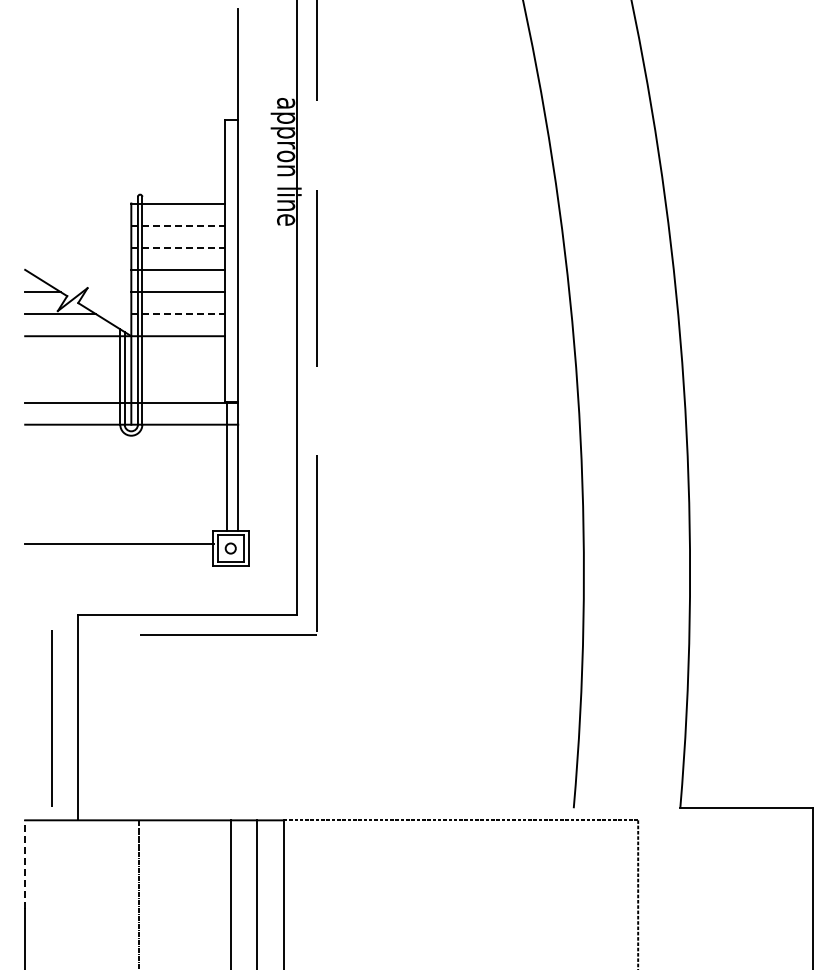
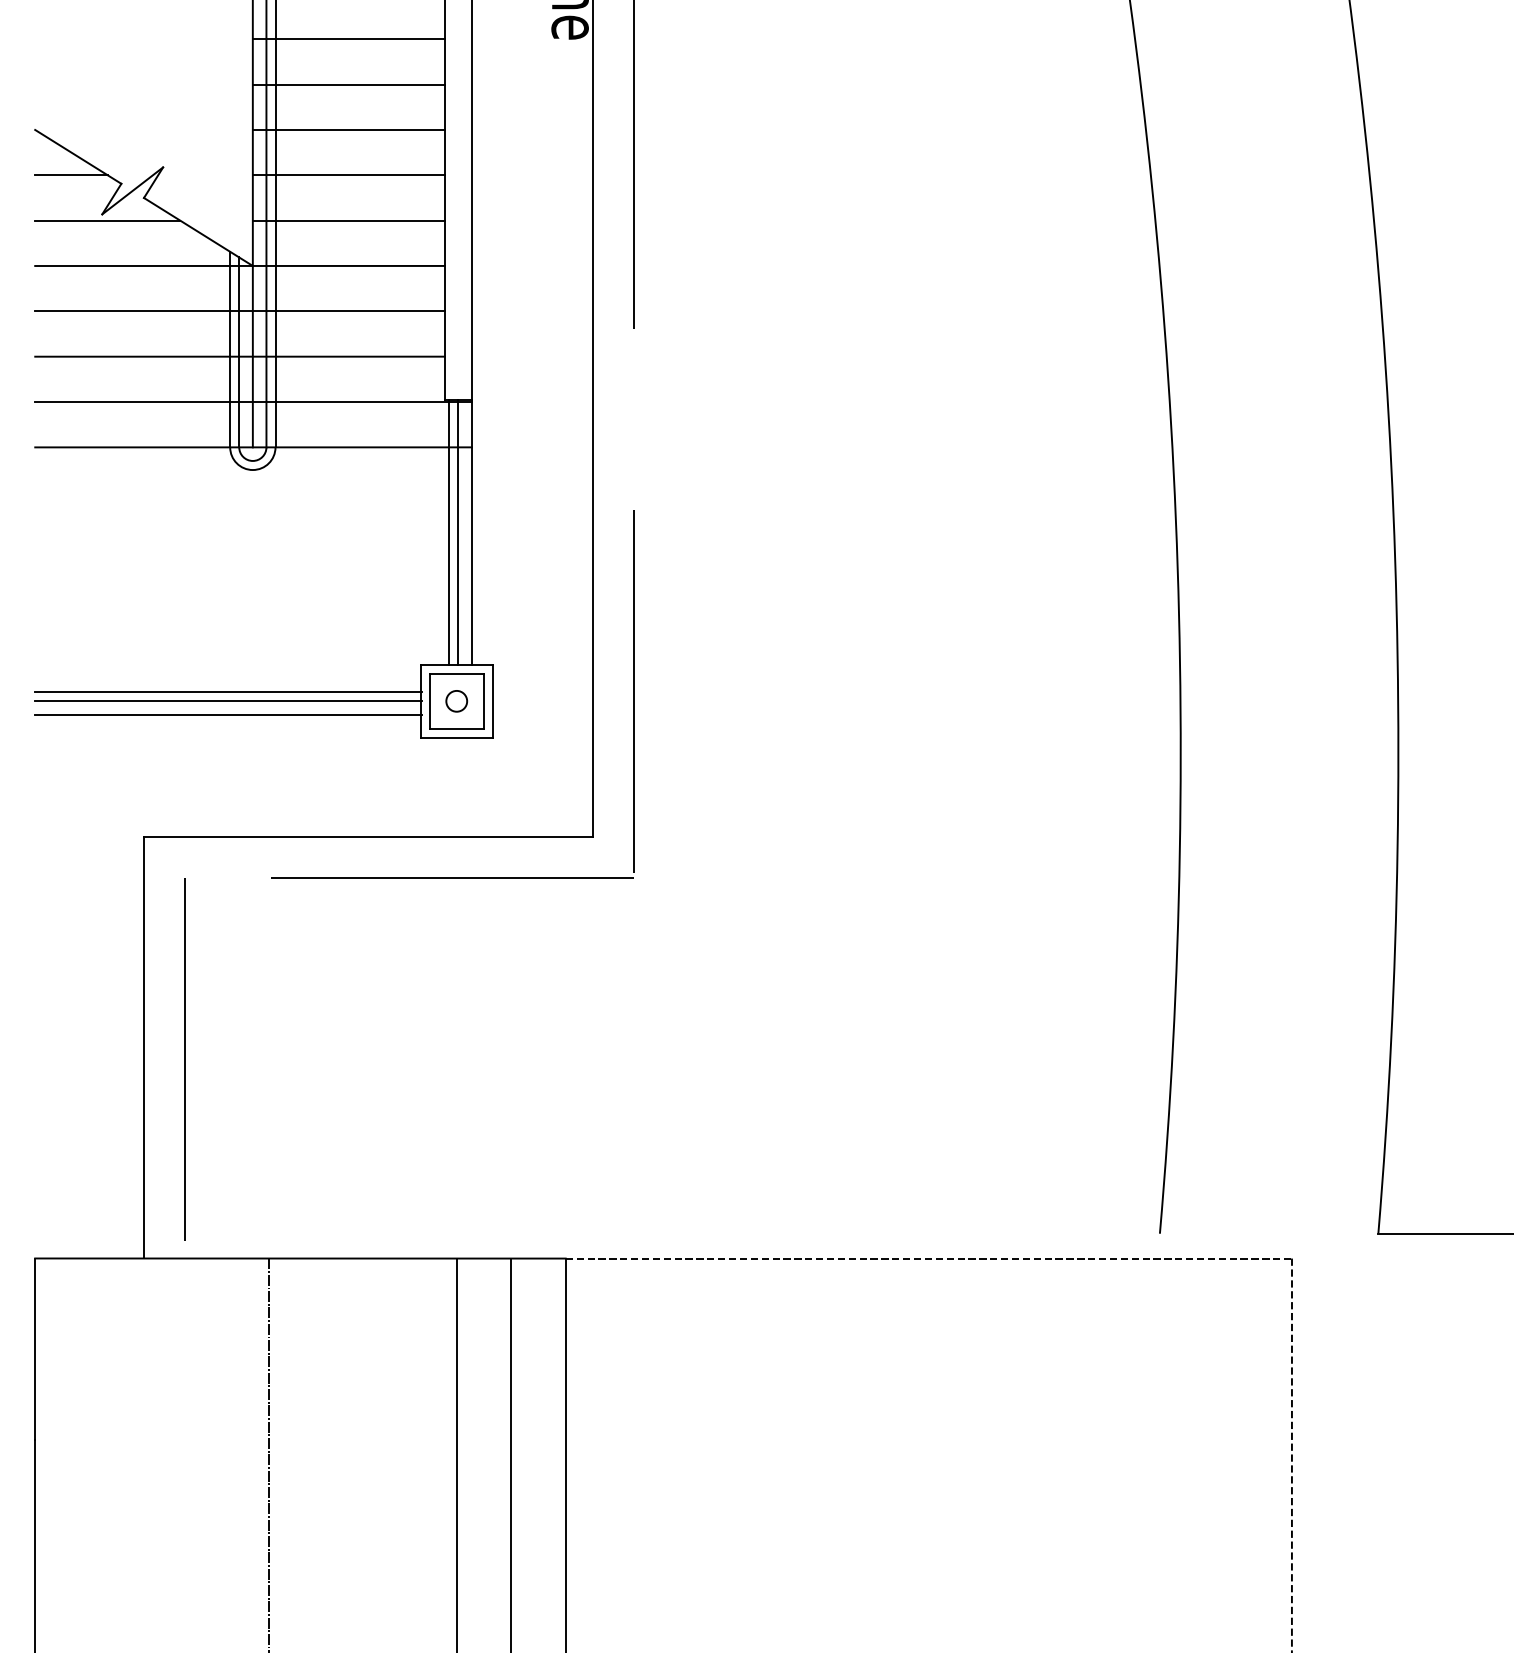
line: (178, 225) -> (349, 38), dashed -> solid
line: (178, 247) -> (349, 84), dashed -> solid
line: (178, 314) -> (349, 221), dashed -> solid
line: (124, 358) -> (238, 311), added
line: (124, 380) -> (238, 356), added
line: (231, 465) -> (458, 531), added
line: (119, 548) -> (228, 701), added
line: (119, 555) -> (228, 715), added
line: (51, 718) -> (183, 1059), moved
line: (25, 864) -> (35, 1349), dashed -> solid

